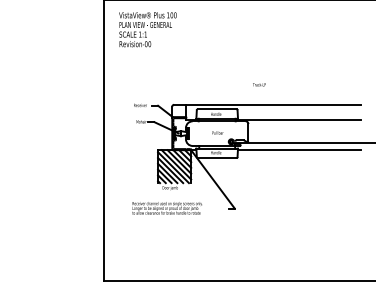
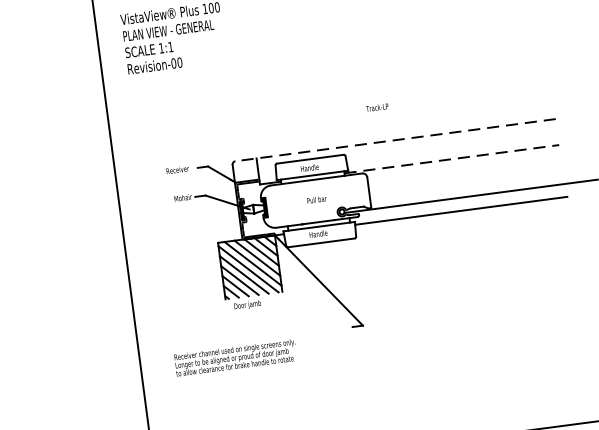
line: (266, 104) -> (393, 139), solid -> dashed
line: (298, 119) -> (452, 158), solid -> dashed
text: (166, 208) -> (234, 358), moved

